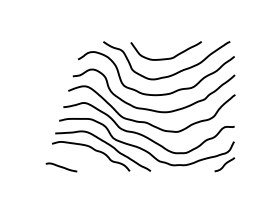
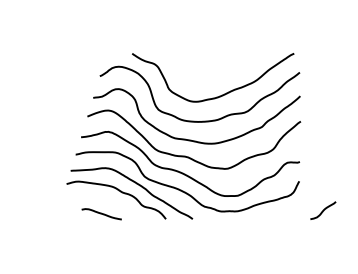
curve: (166, 58) -> (212, 74), removed
curve: (224, 164) -> (323, 210), moved
curve: (61, 167) -> (101, 214), moved

